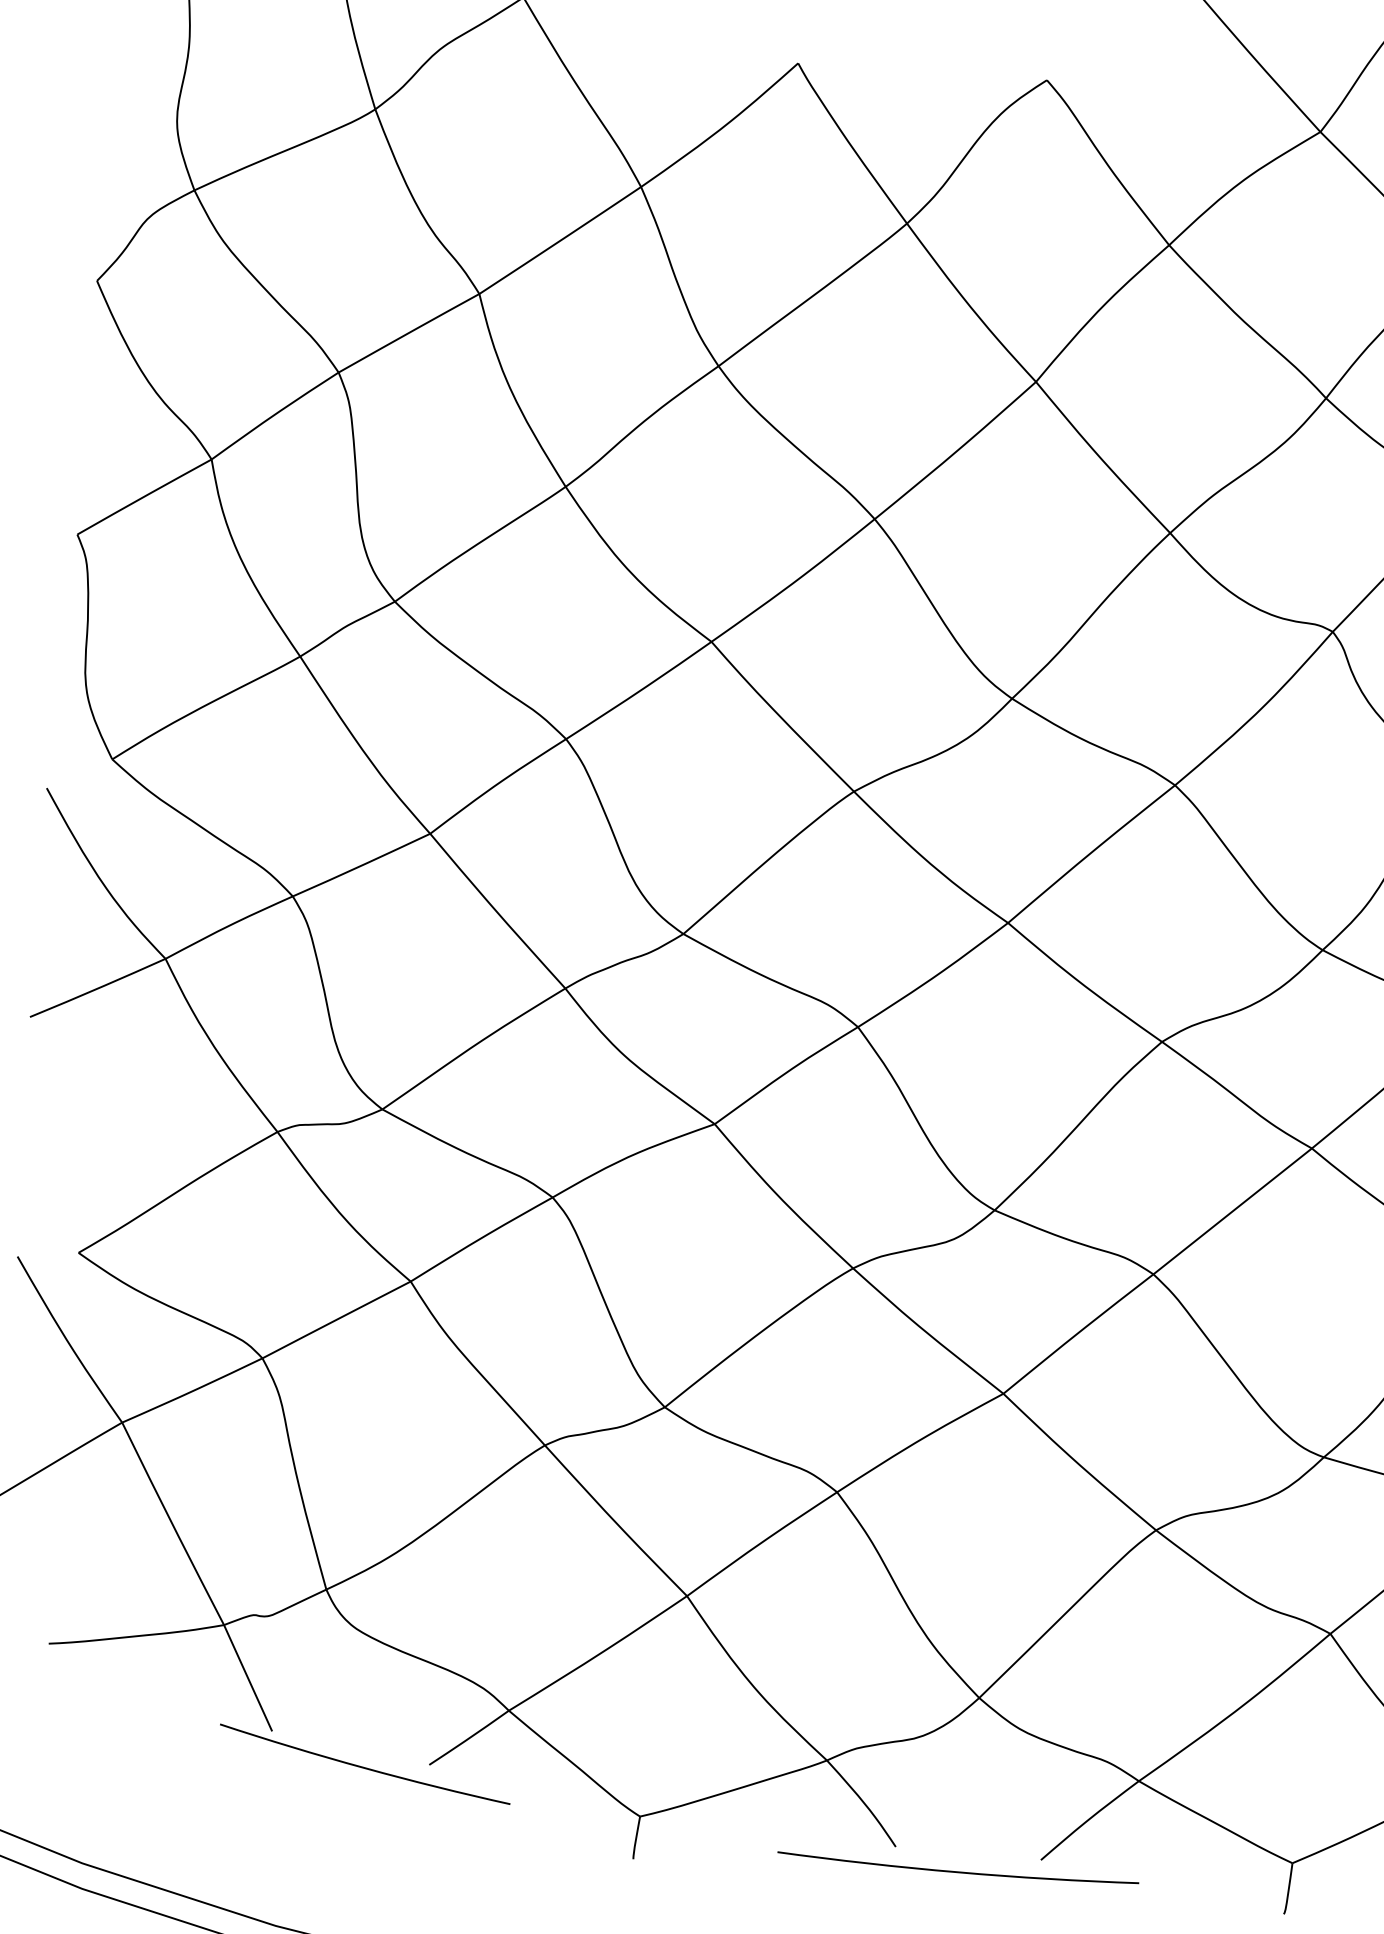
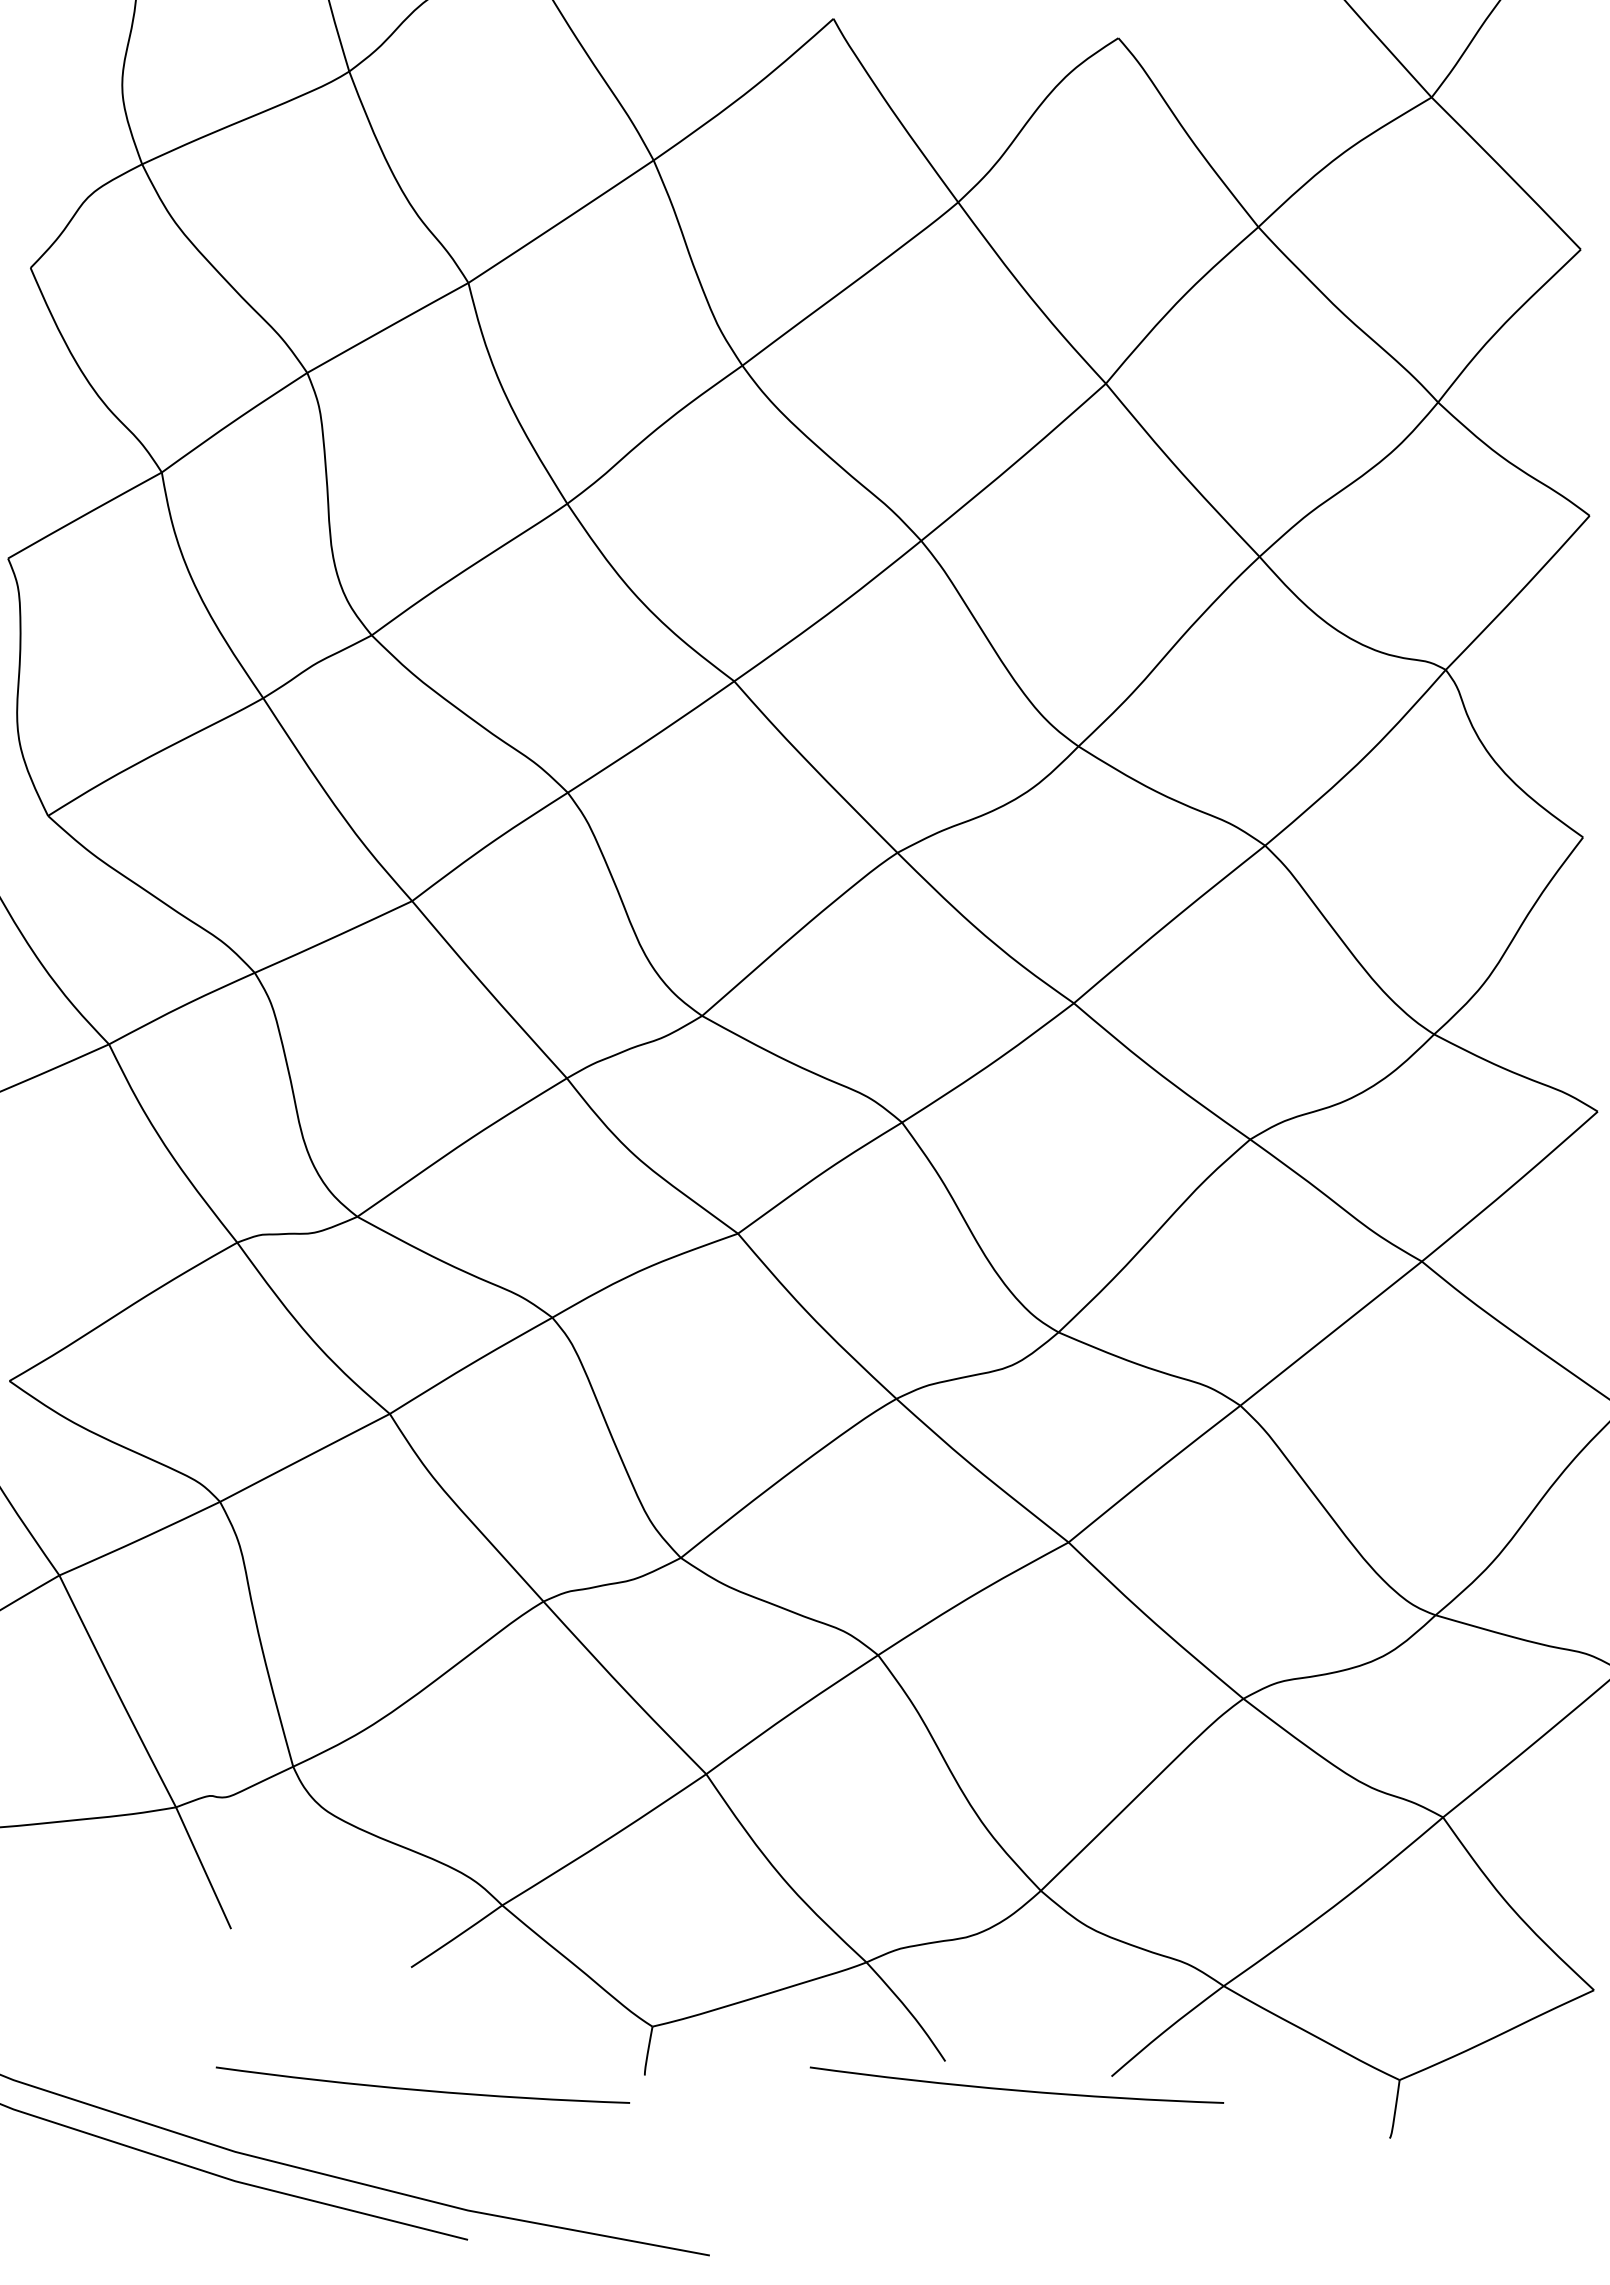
arc: (363, 1766) -> (335, 1969), removed
arc: (439, 1871) -> (422, 2089), added

